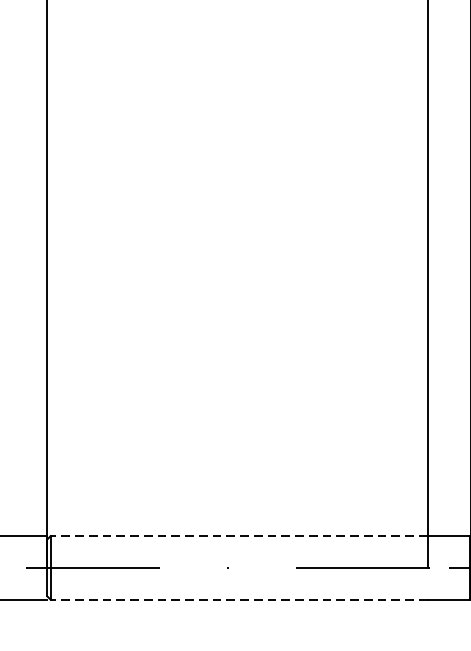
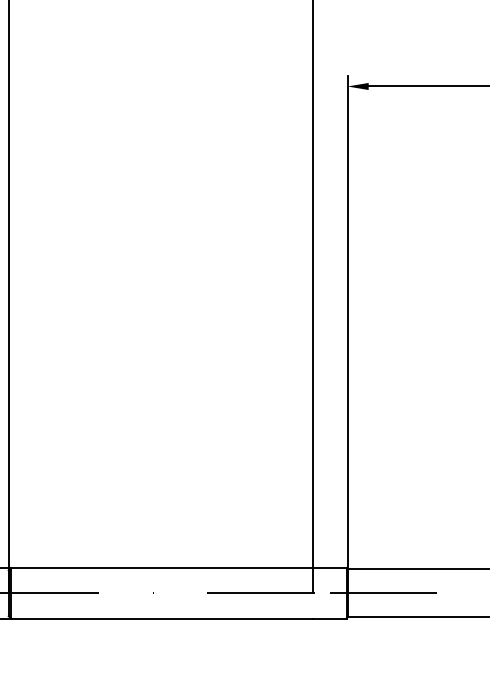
line: (239, 536) -> (162, 568), dashed -> solid
line: (239, 599) -> (162, 618), dashed -> solid

